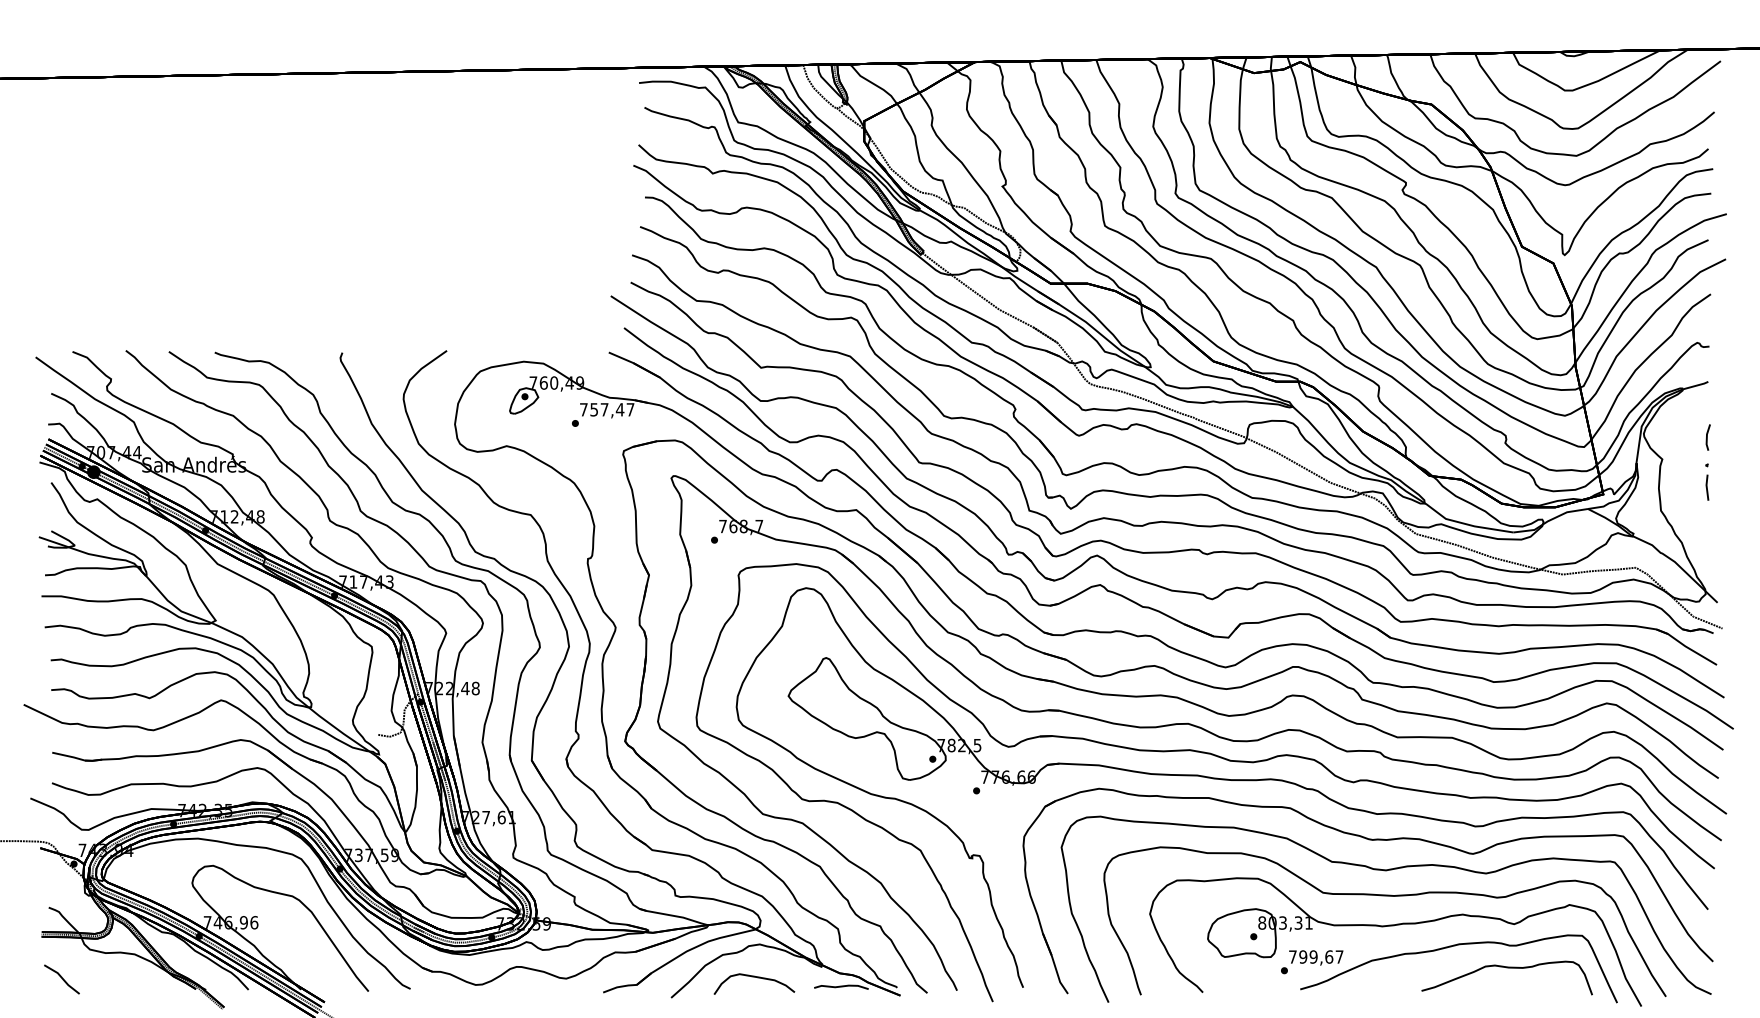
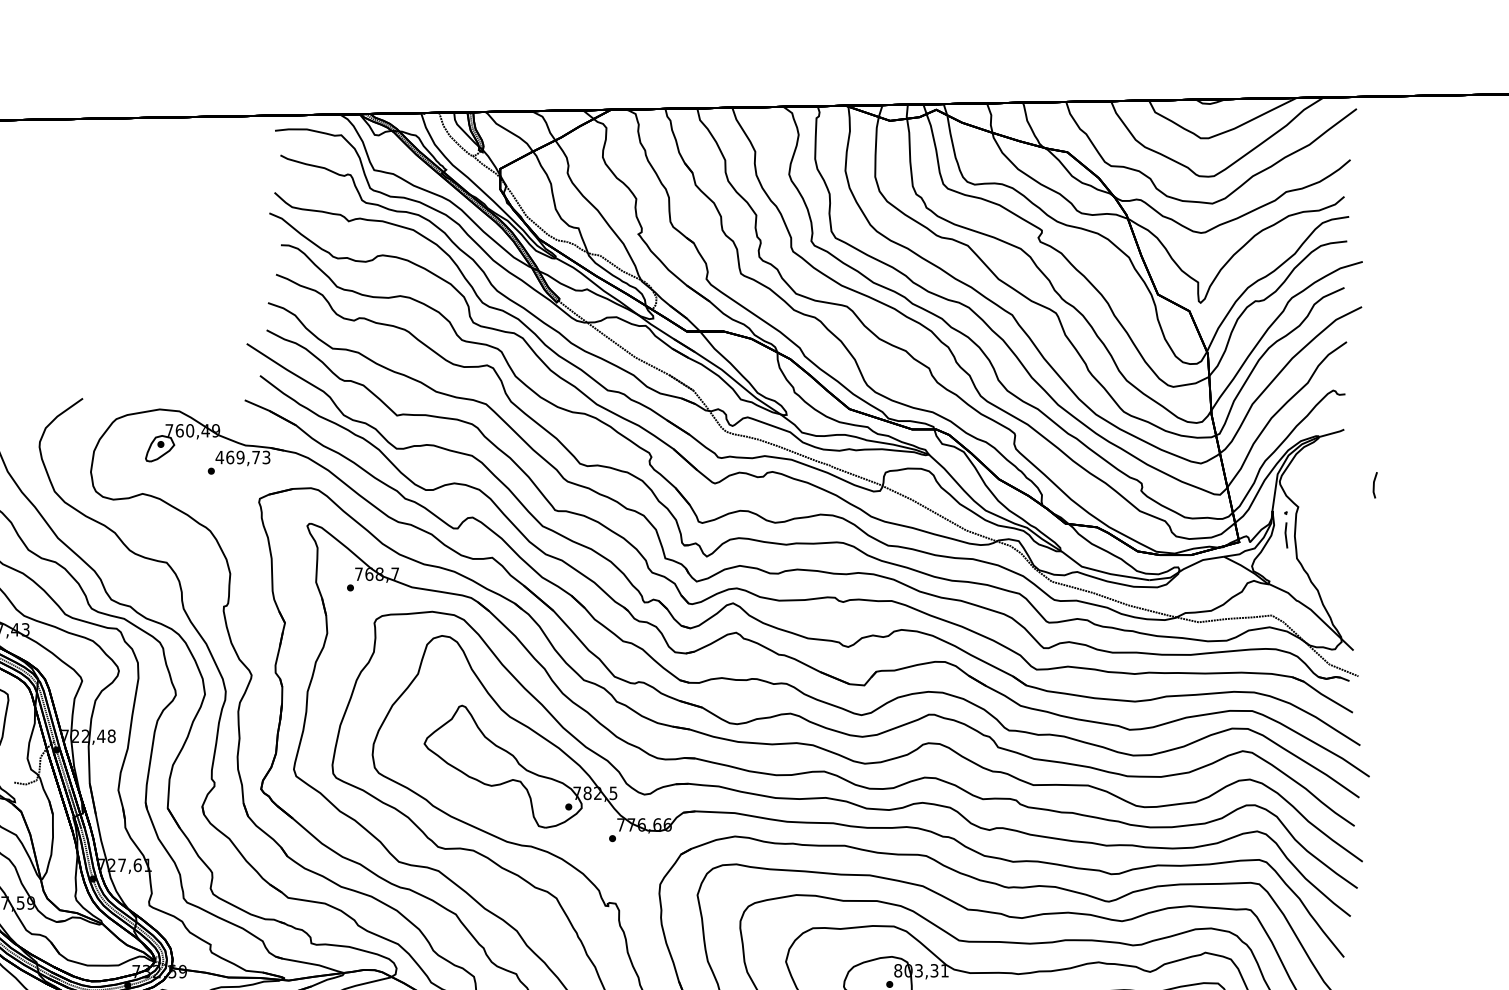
text: (606, 409) -> (242, 457), 757,47 -> 469,73
line: (1707, 437) -> (1374, 485), moved
part: (1707, 481) -> (1286, 529), moved

